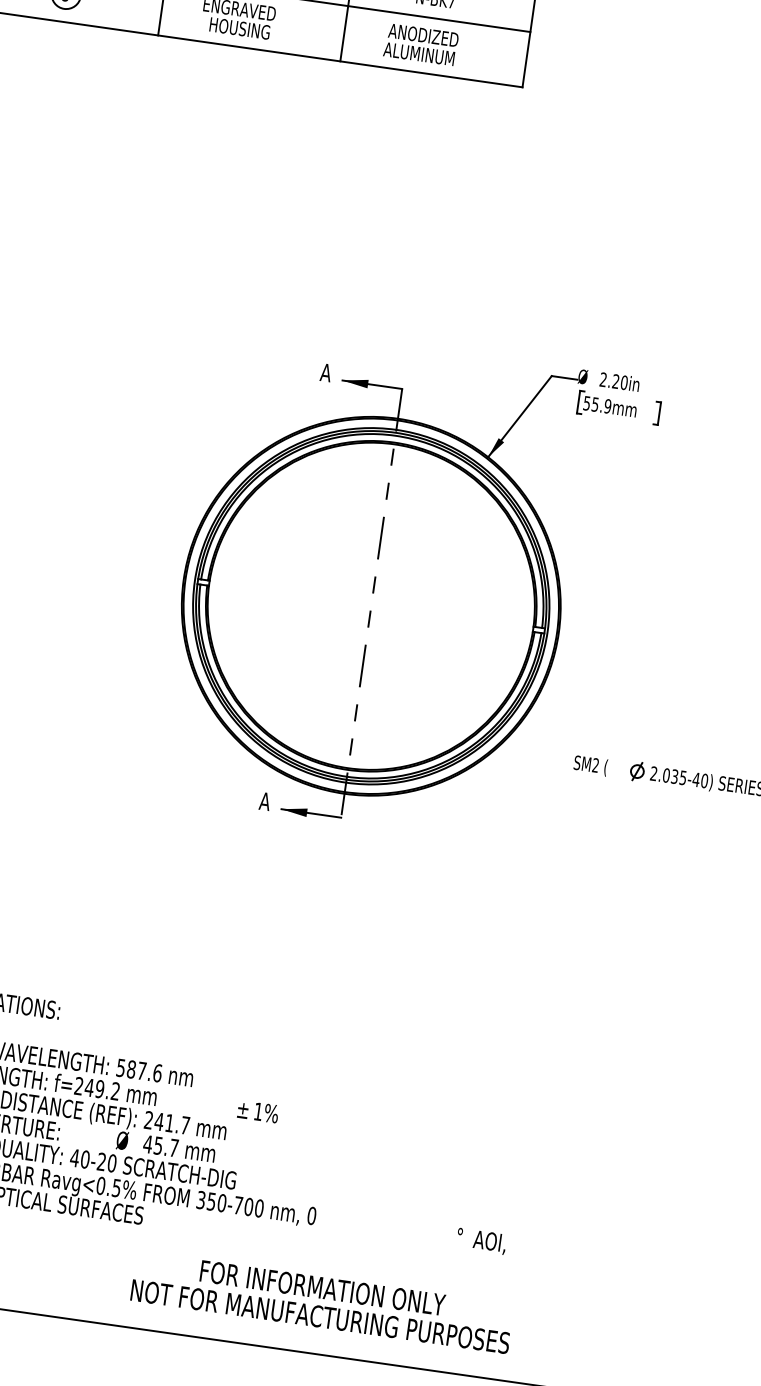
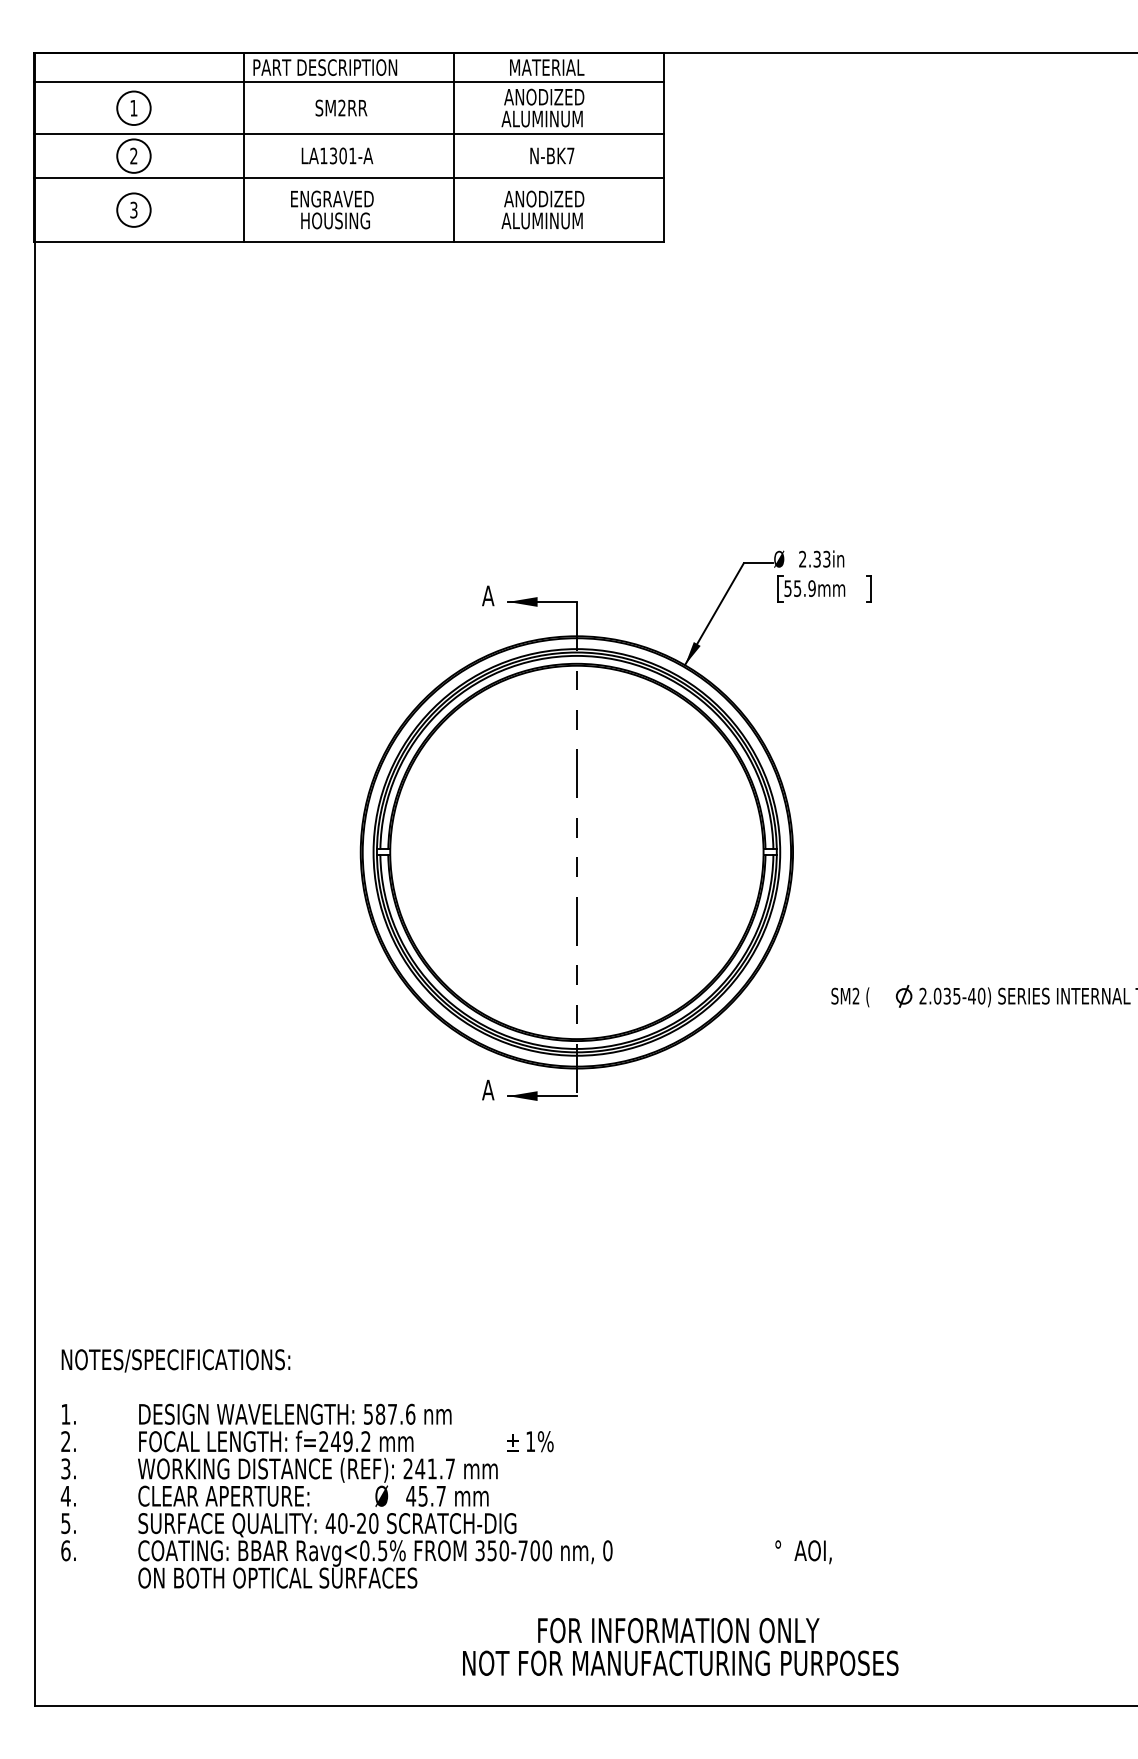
text: (619, 382) -> (821, 559), 2.20in -> 2.33in
text: (322, 1302) -> (680, 1646), moved

